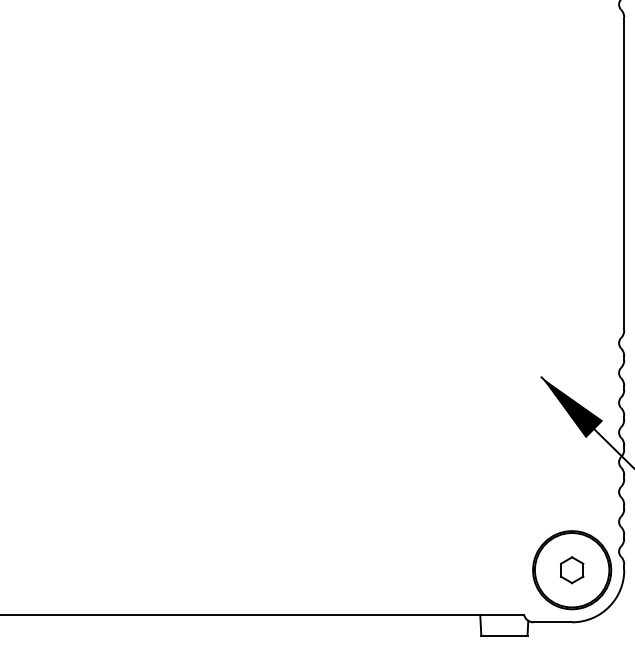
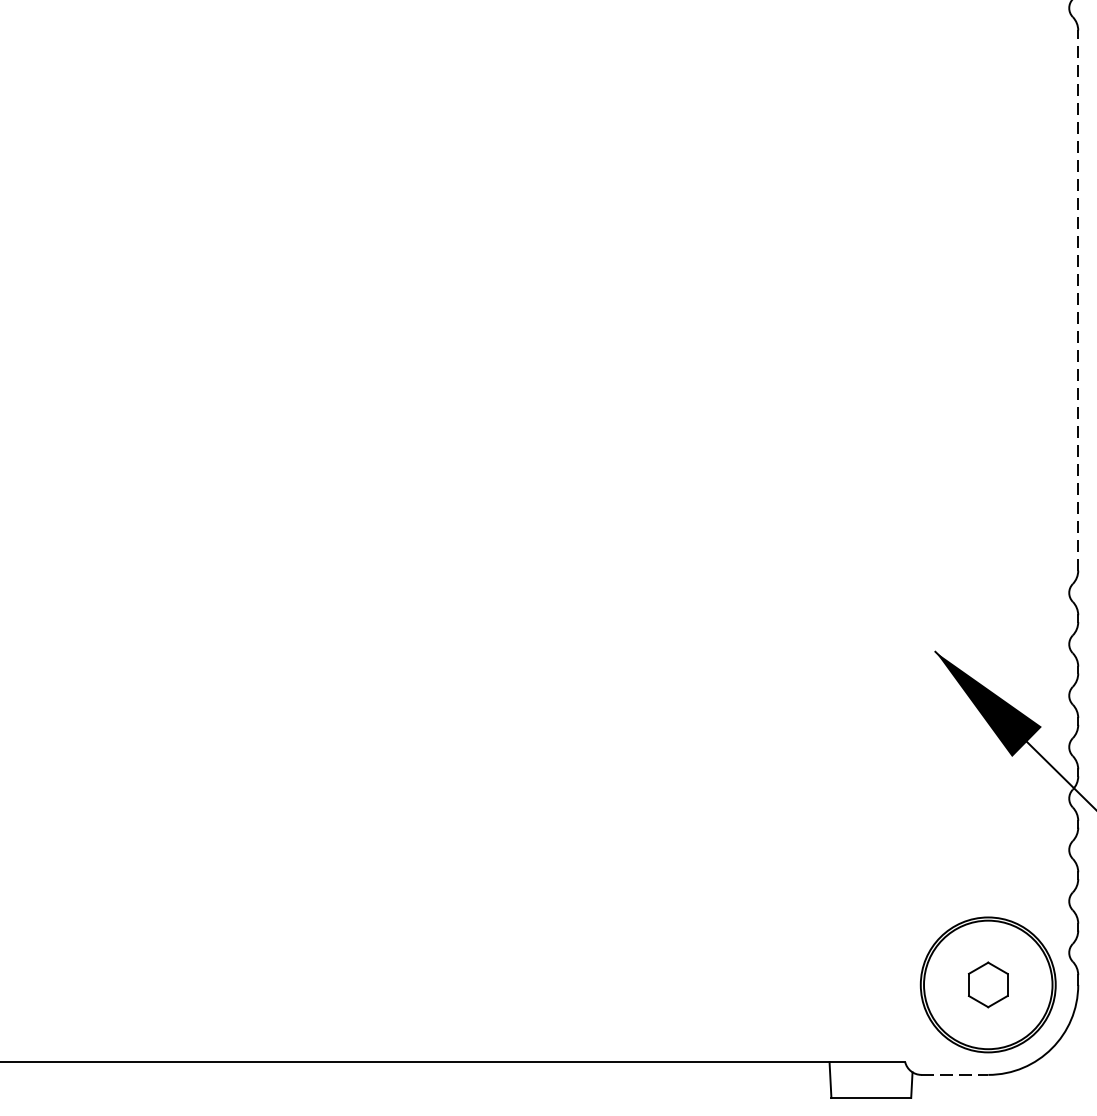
line: (624, 173) -> (1078, 299), solid -> dashed
line: (553, 622) -> (956, 1075), solid -> dashed

